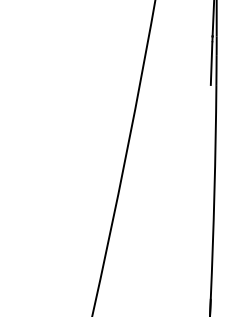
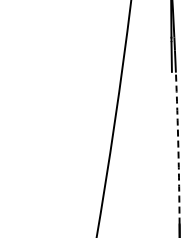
arc: (214, 192) -> (178, 148), solid -> dashed

